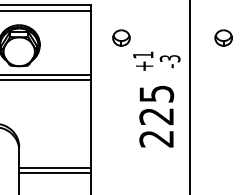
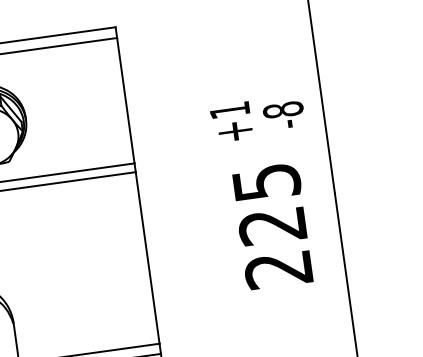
part: (121, 37) -> (182, 81), removed
part: (223, 37) -> (381, 54), removed
text: (169, 58) -> (281, 109), -3 -> -8

